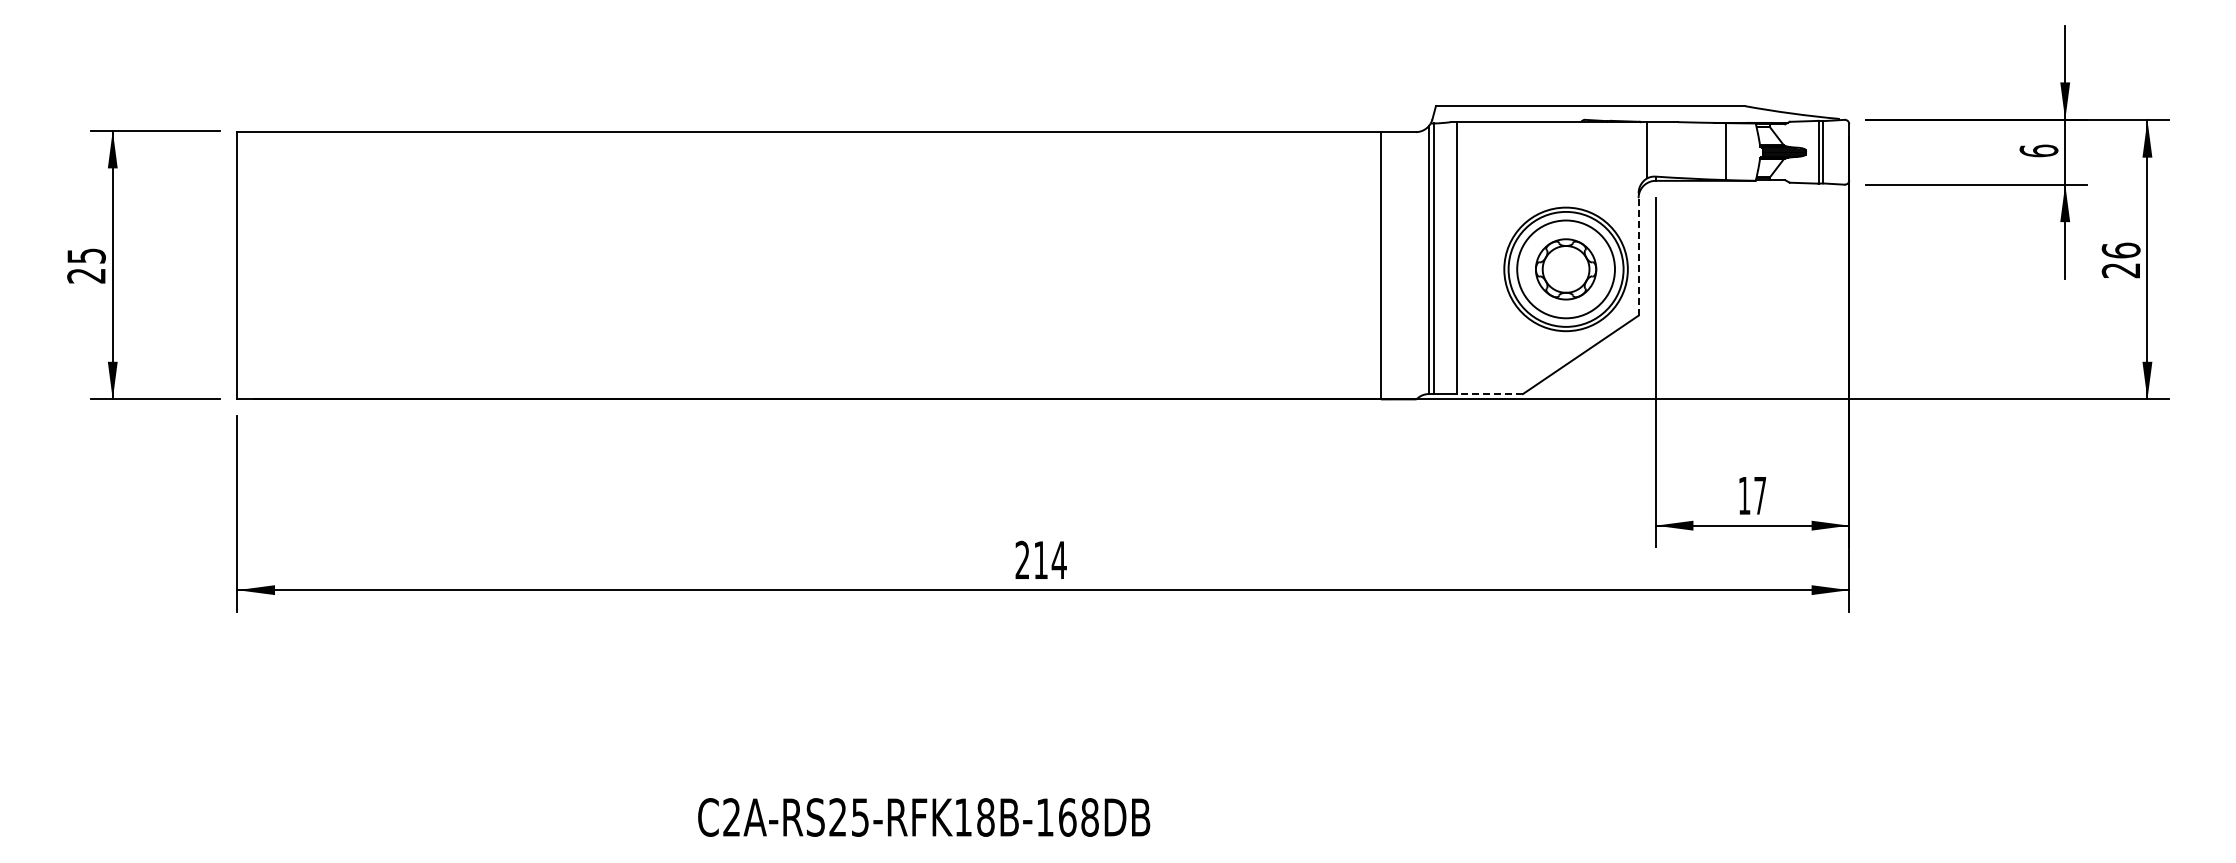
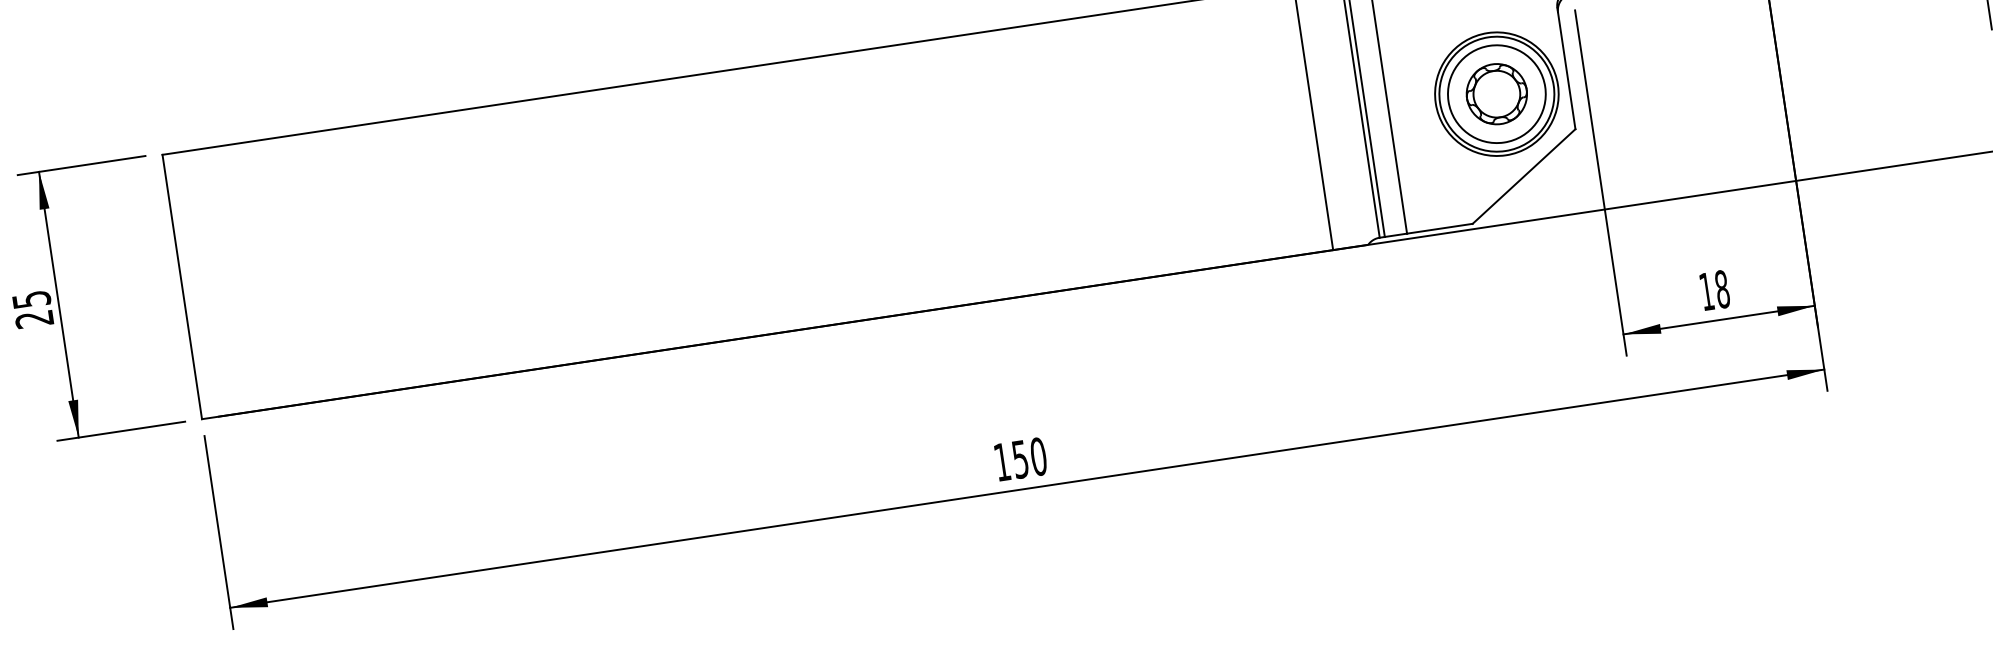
line: (1638, 254) -> (1566, 68), dashed -> solid
line: (1489, 394) -> (1439, 229), dashed -> solid
text: (1760, 495) -> (1722, 289), 17 -> 18
text: (1040, 559) -> (1019, 458), 214 -> 150

